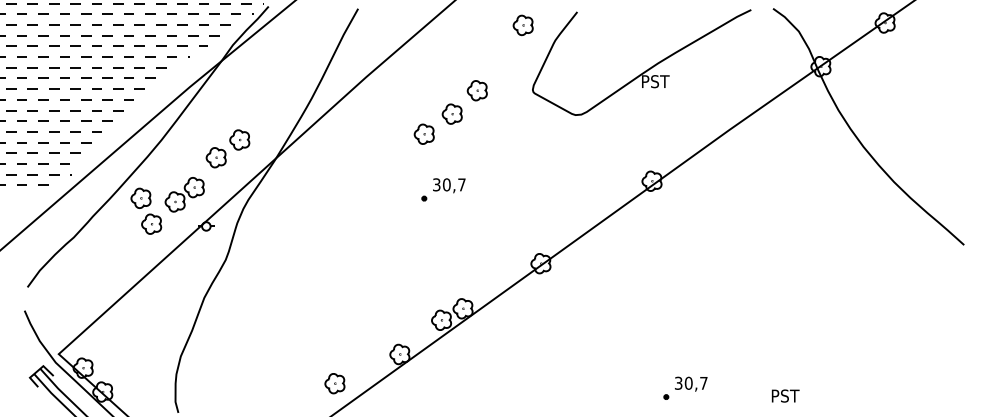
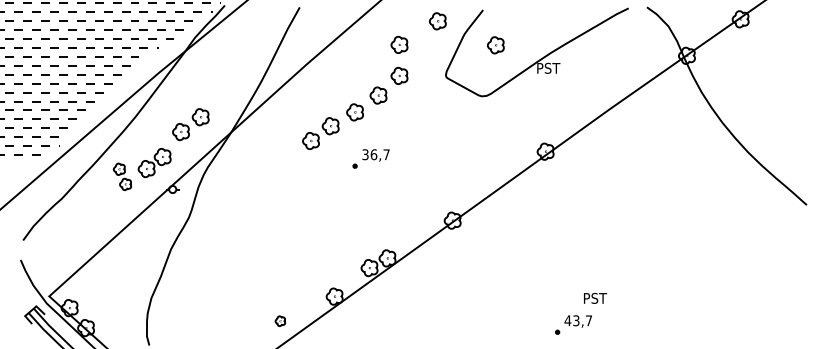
part: (477, 53) -> (399, 44), added
part: (592, 54) -> (495, 45), added
part: (382, 159) -> (320, 133), added
text: (447, 184) -> (374, 154), 30,7 -> 36,7
part: (146, 210) -> (122, 176), size x0.7
text: (682, 382) -> (571, 320), 30,7 -> 43,7
part: (335, 384) -> (280, 321), size x0.6
text: (785, 396) -> (595, 298), moved

